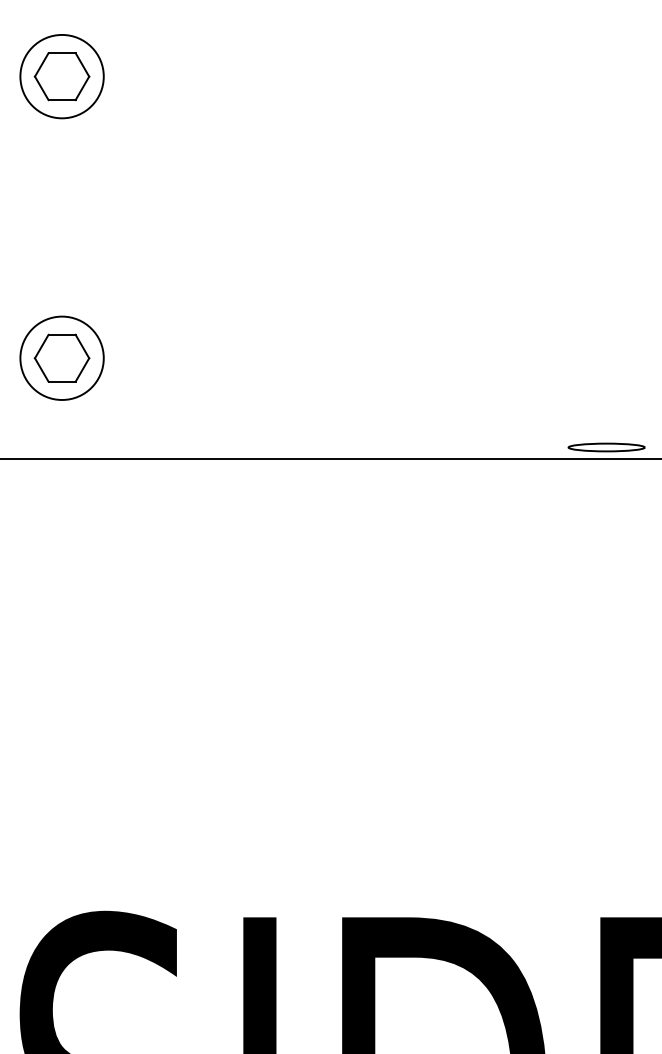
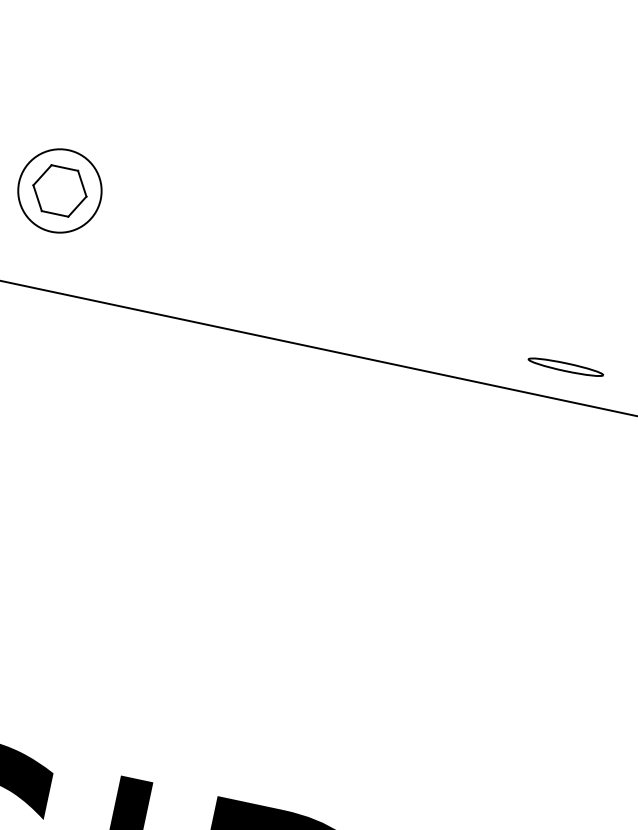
part: (606, 447) -> (565, 367), moved

